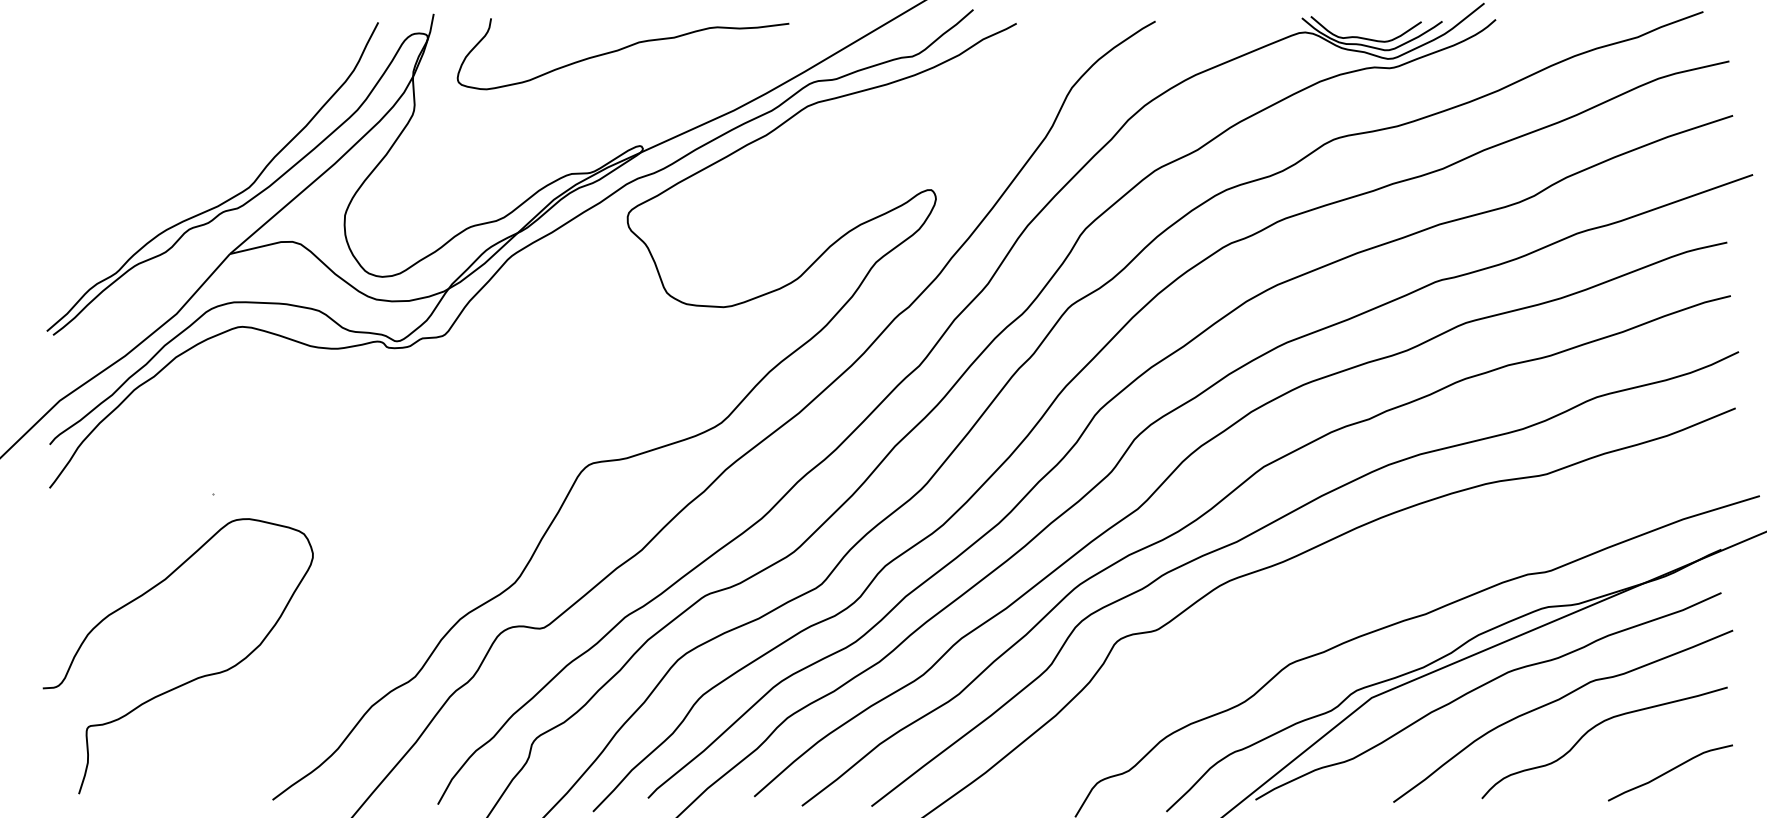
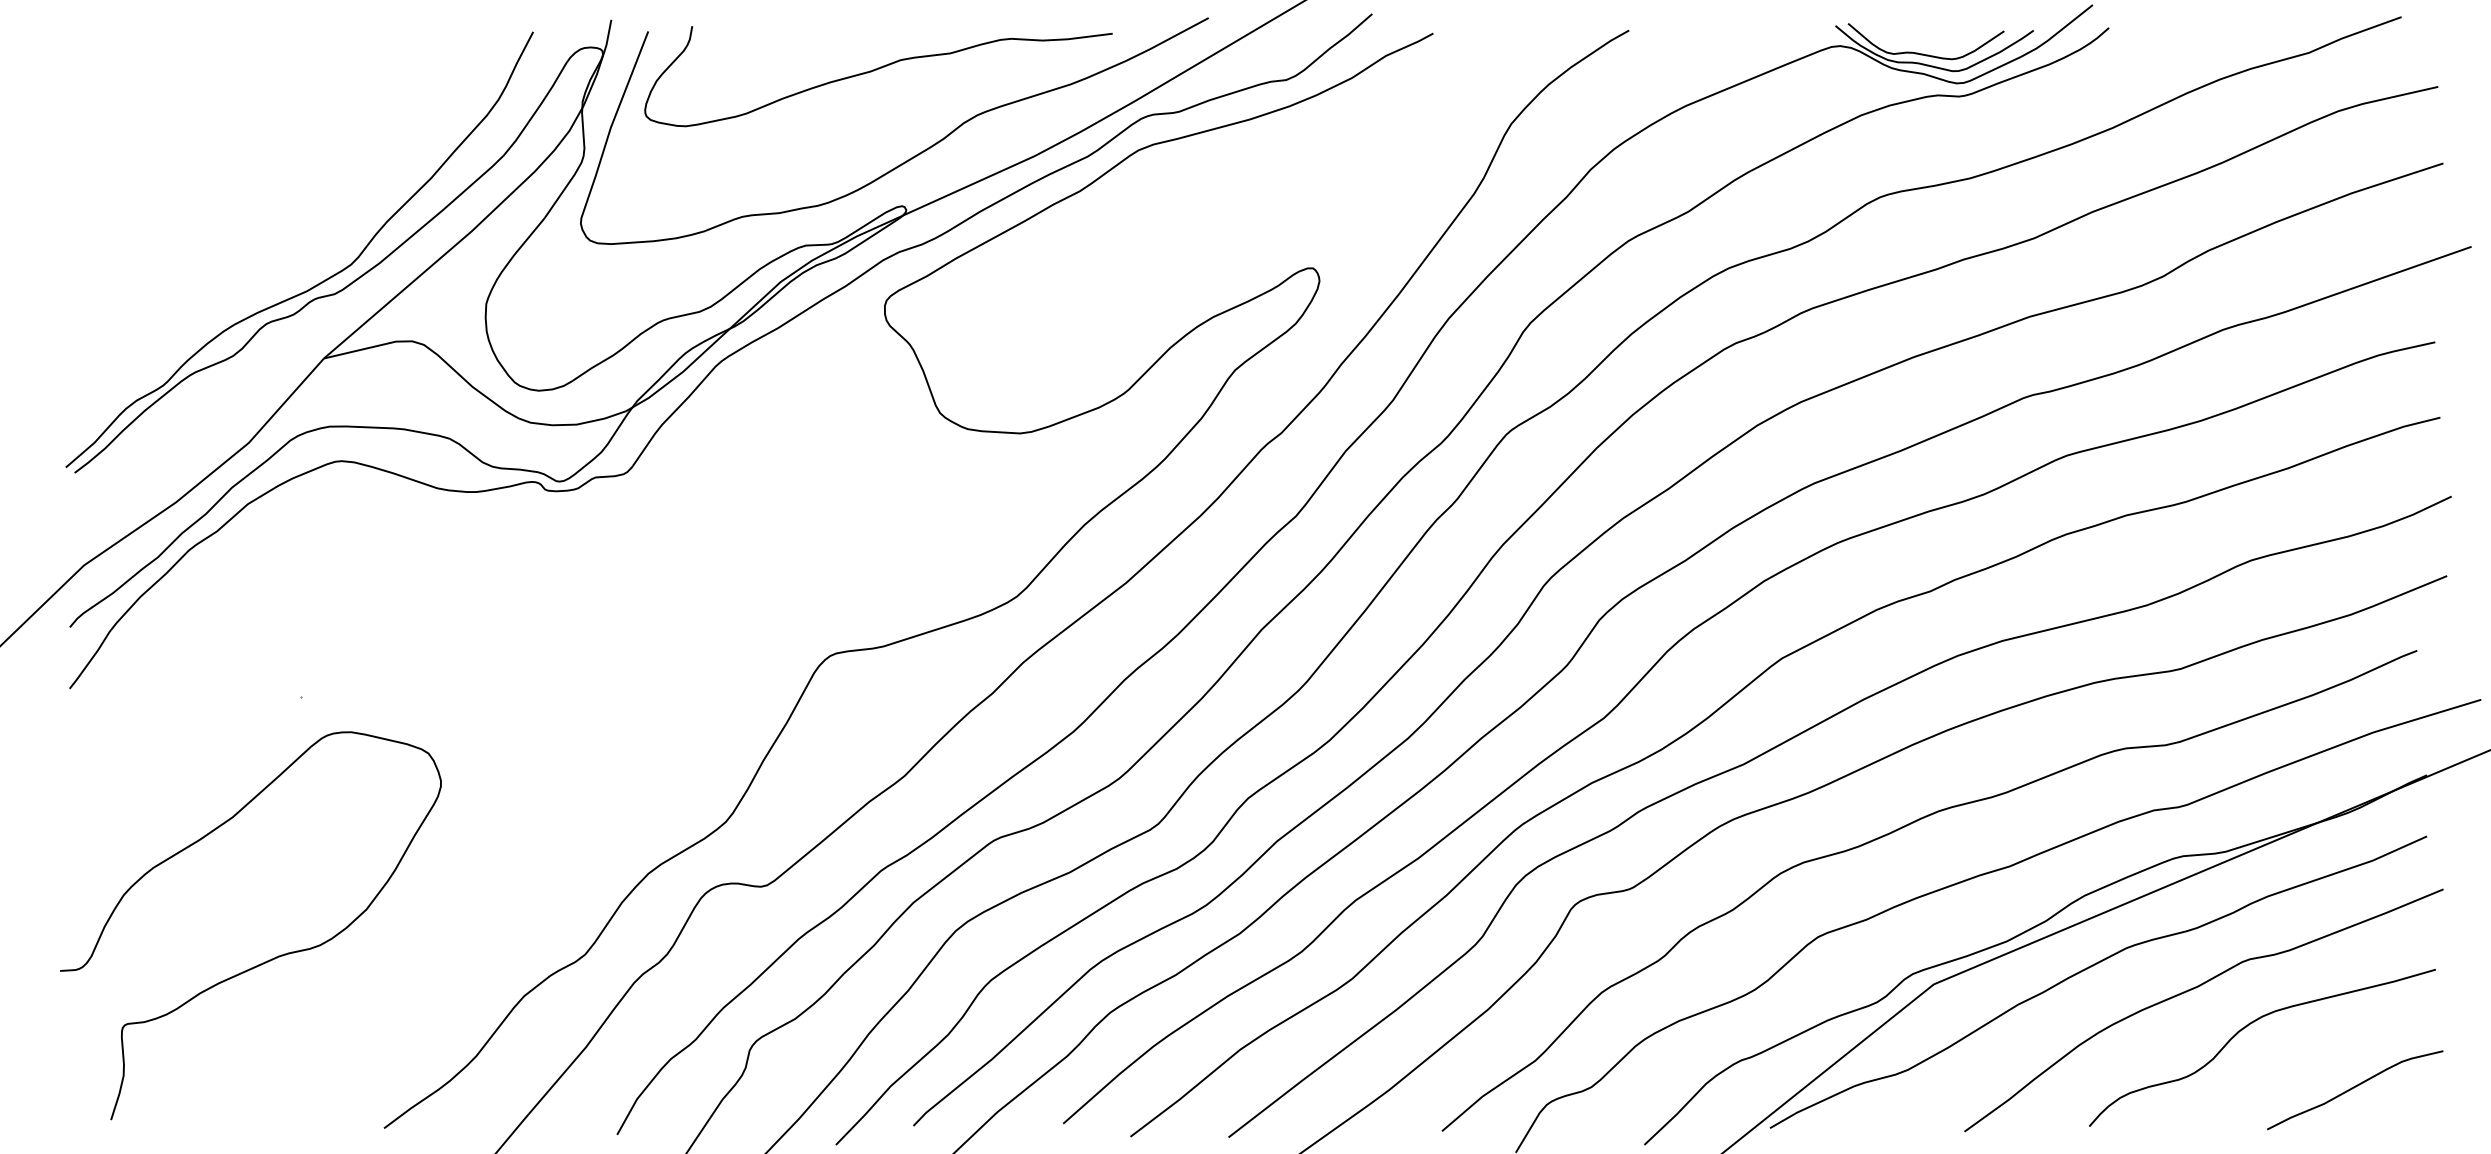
curve: (645, 112) -> (909, 158), added
curve: (1346, 588) -> (1898, 830), added

